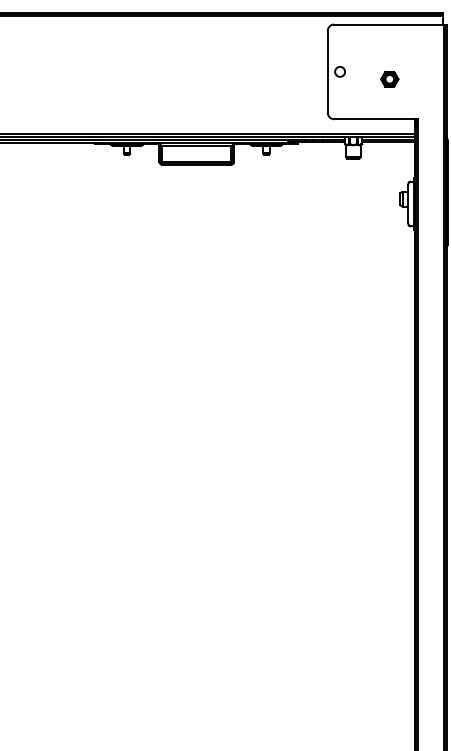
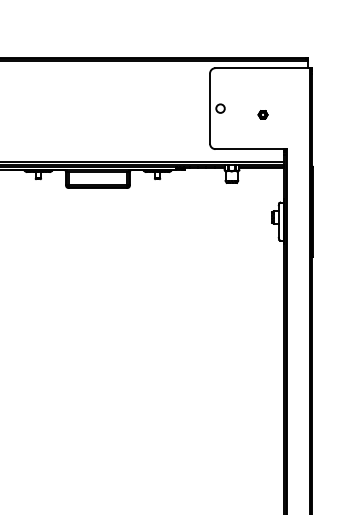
part: (389, 78) -> (262, 114), size x0.6

